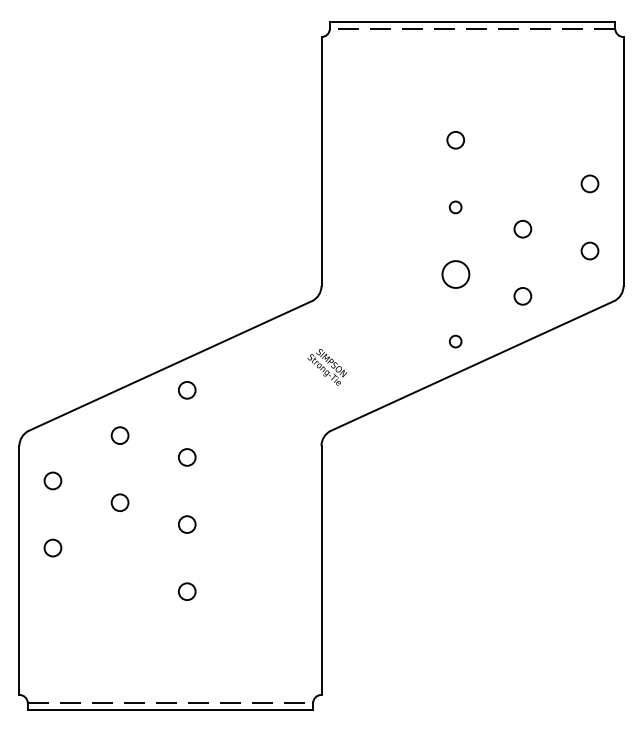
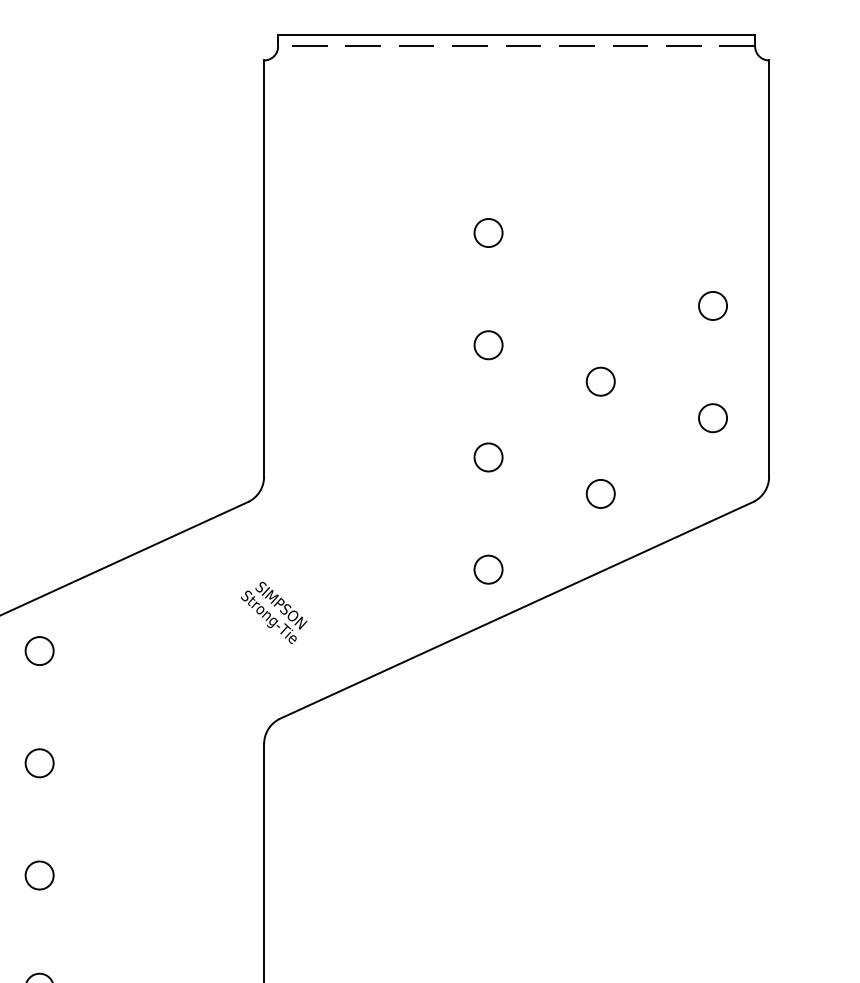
circle: (455, 207) -> (488, 345), size x1.43
circle: (455, 274) -> (488, 457), size x0.62
circle: (455, 341) -> (488, 569), size x1.43

